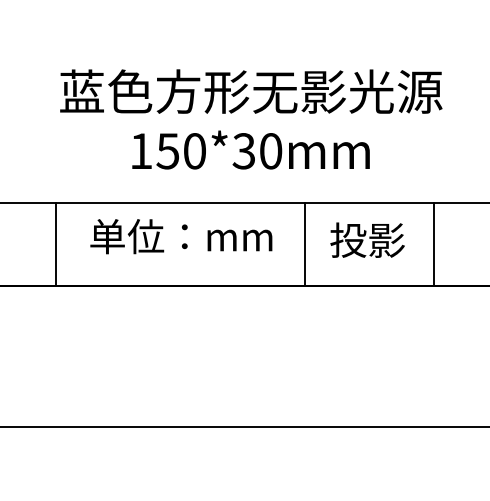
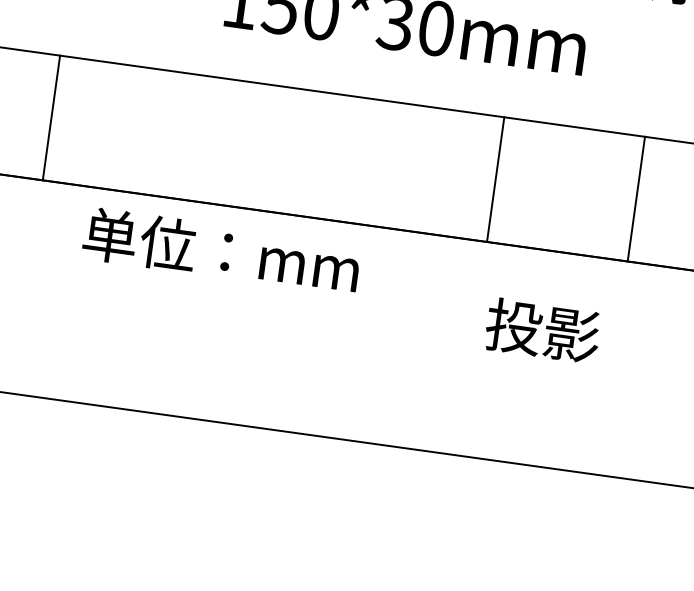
text: (181, 236) -> (221, 251), moved
text: (367, 239) -> (542, 329), moved
line: (55, 243) -> (51, 116), moved
line: (305, 243) -> (496, 178), moved
line: (434, 243) -> (636, 198), moved

